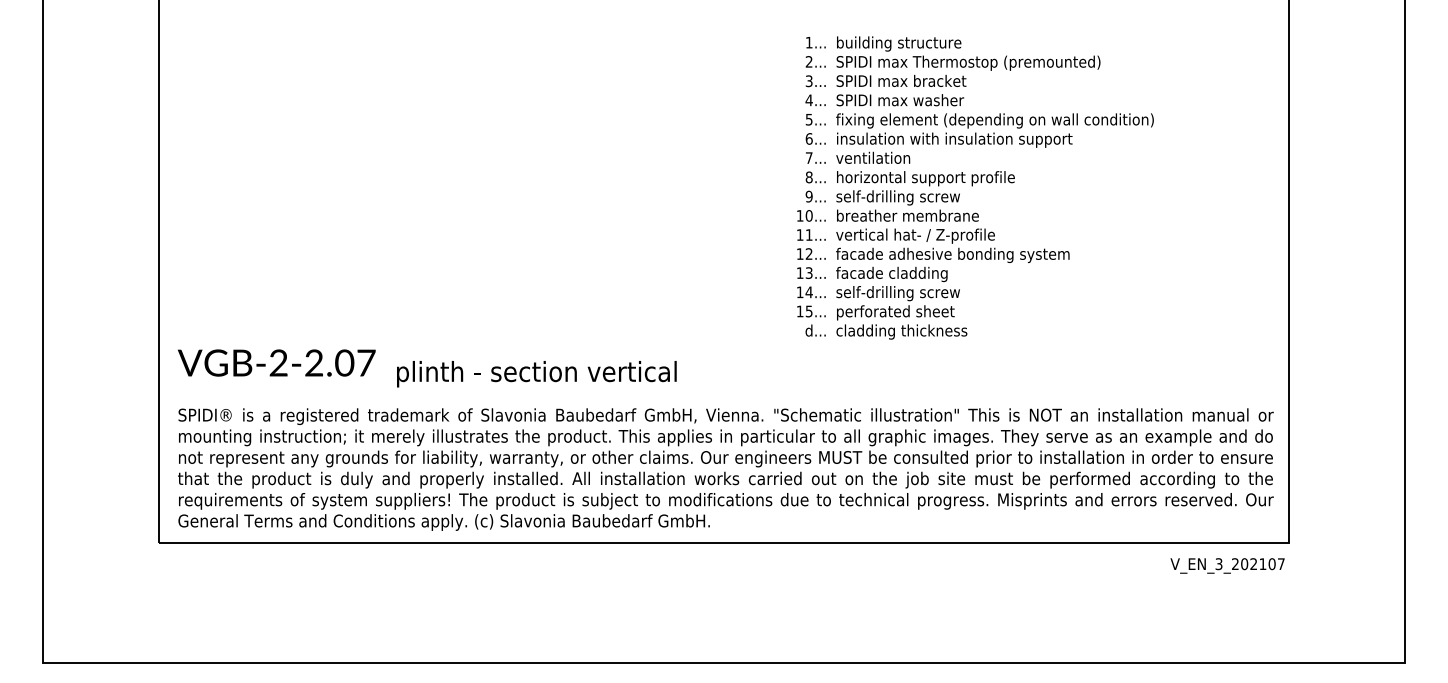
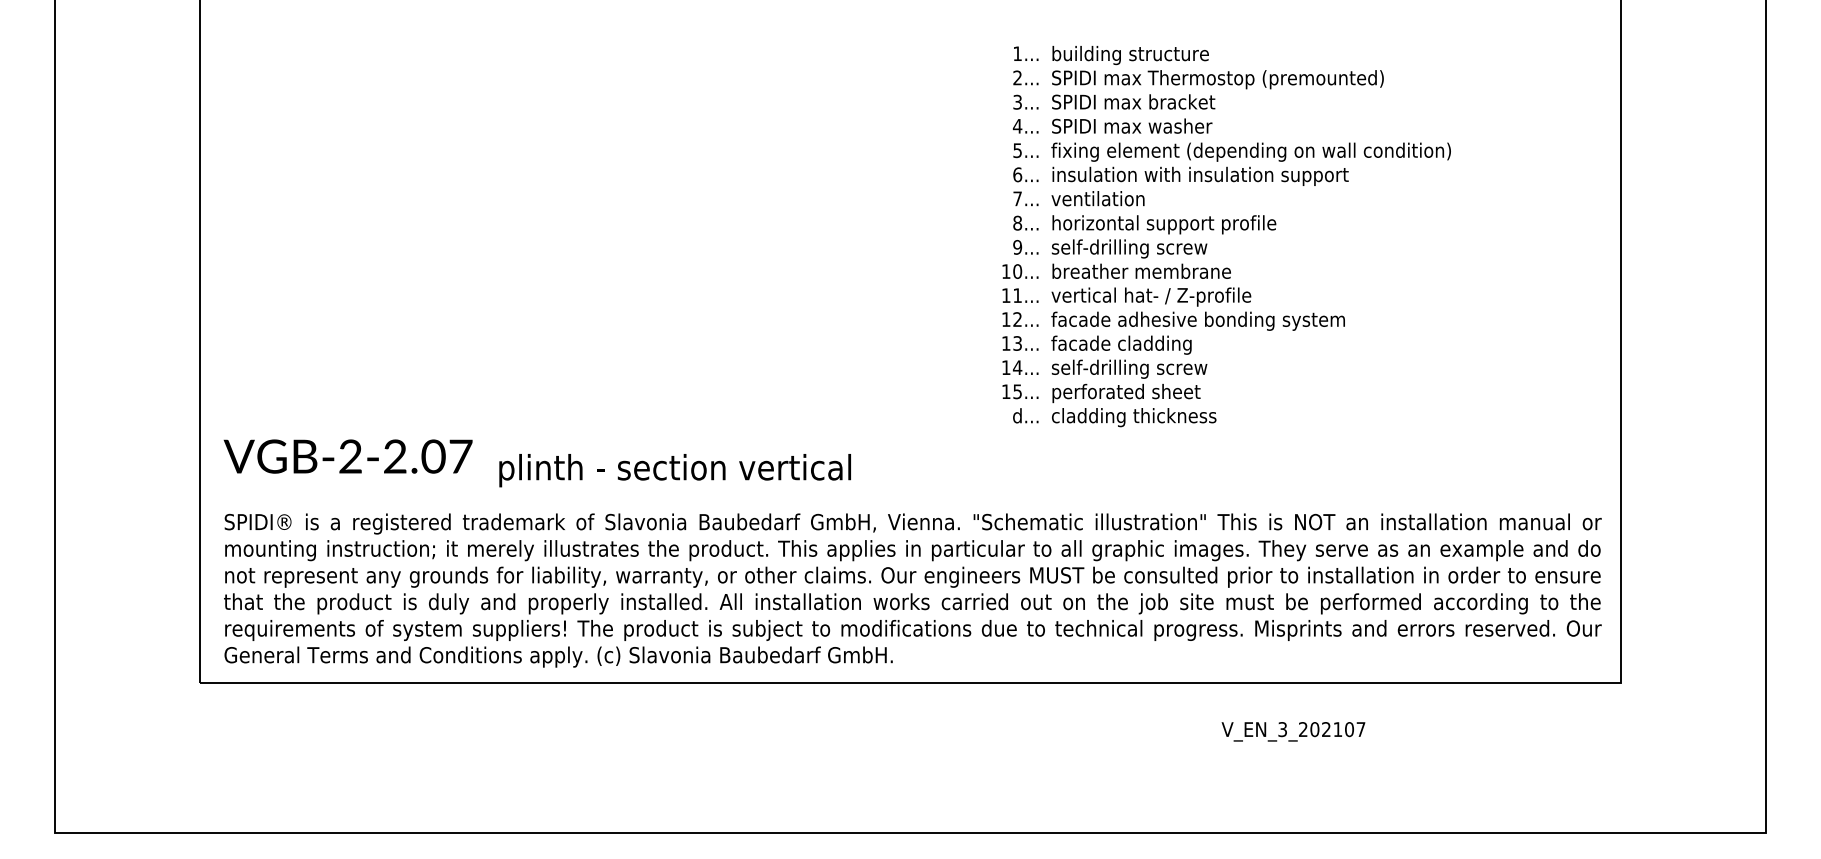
text: (1227, 565) -> (1293, 731), moved

